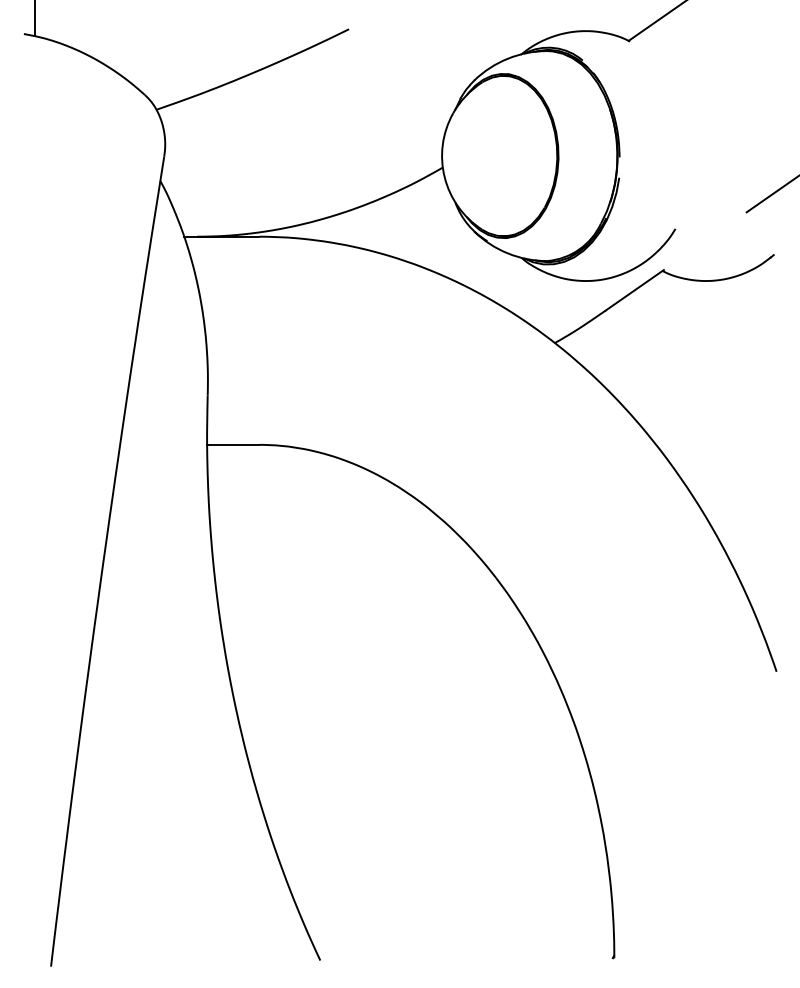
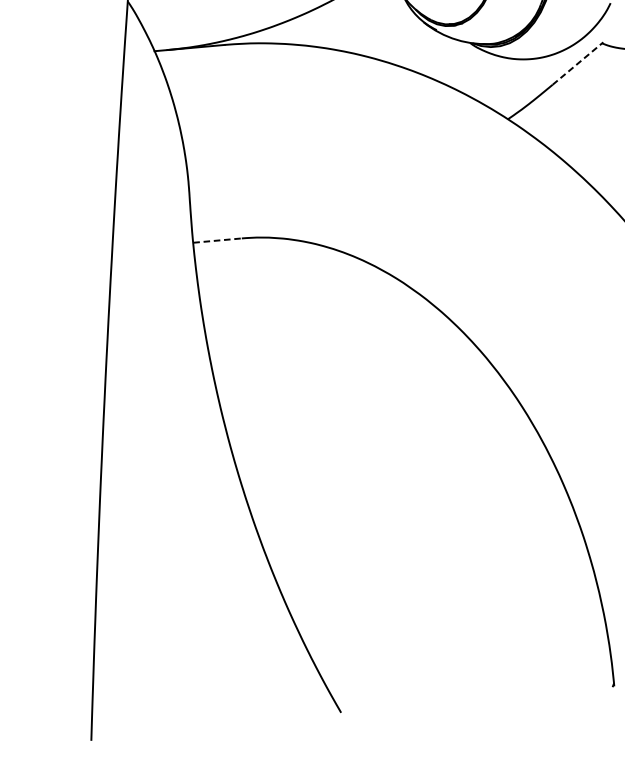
line: (635, 289) -> (578, 62), solid -> dashed
line: (233, 444) -> (217, 240), solid -> dashed

